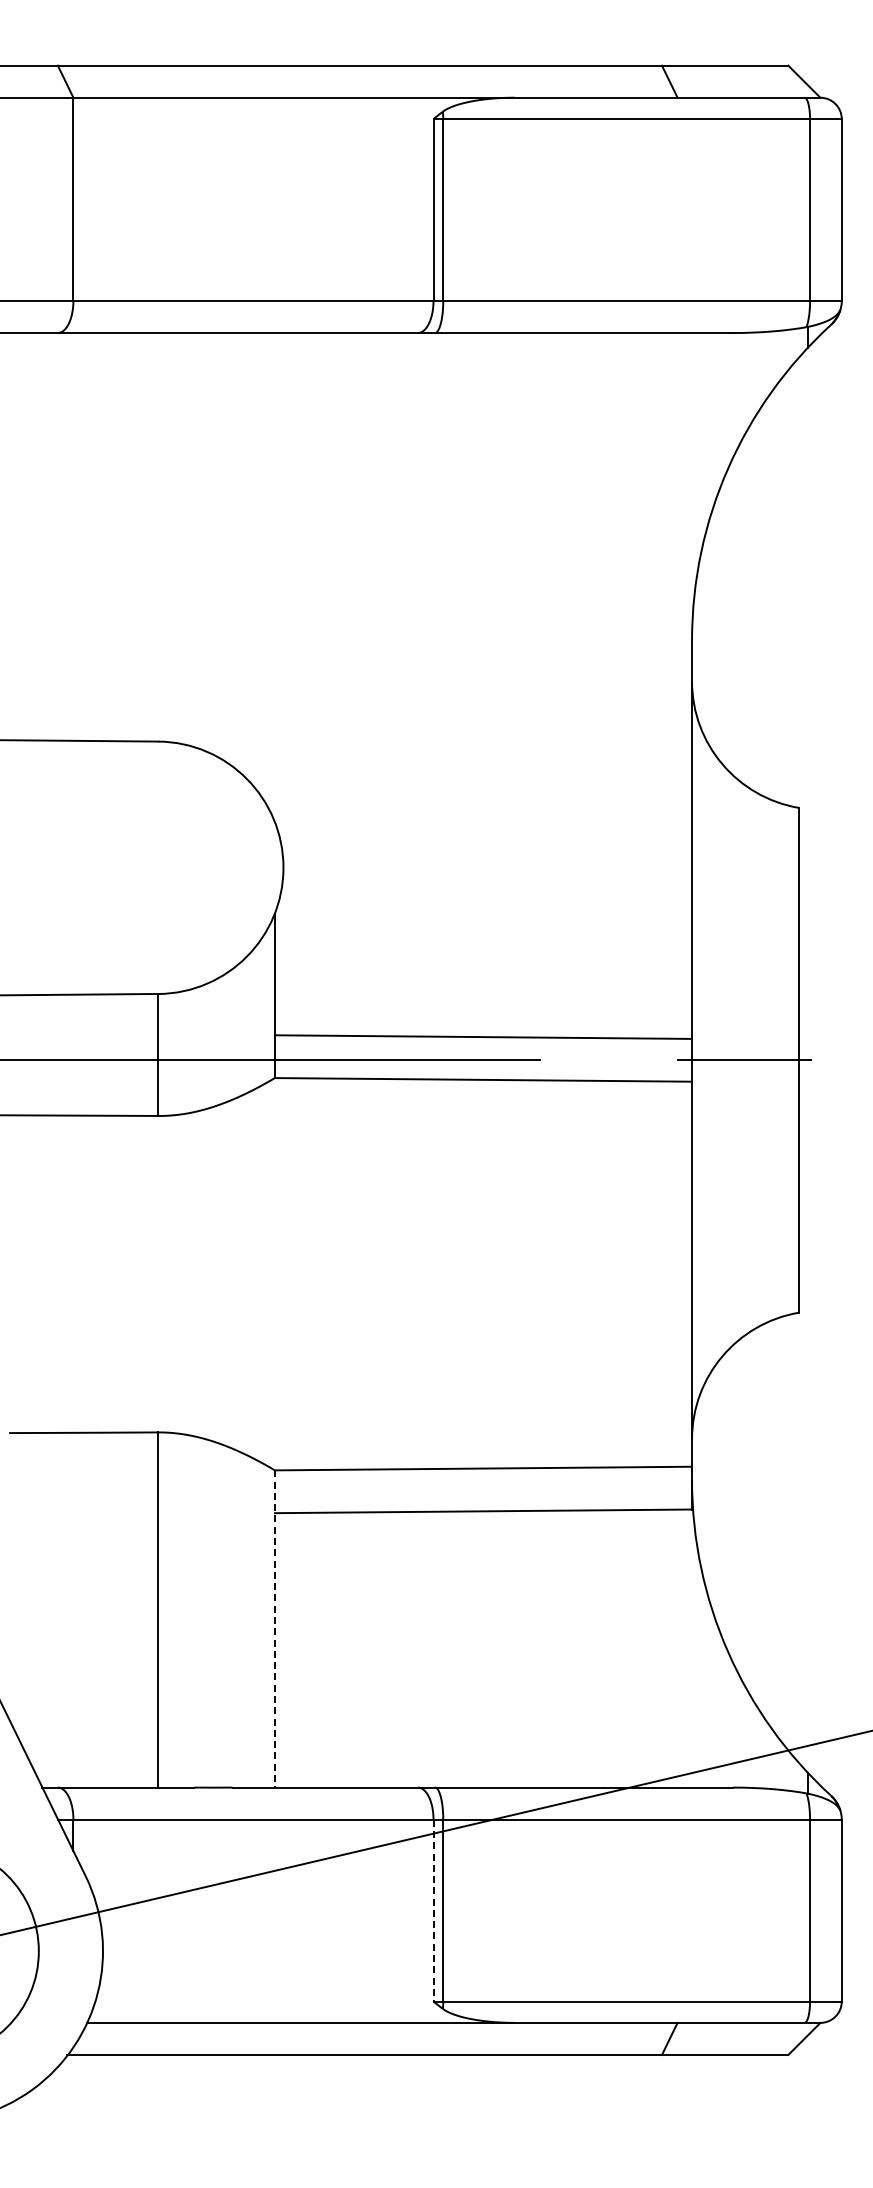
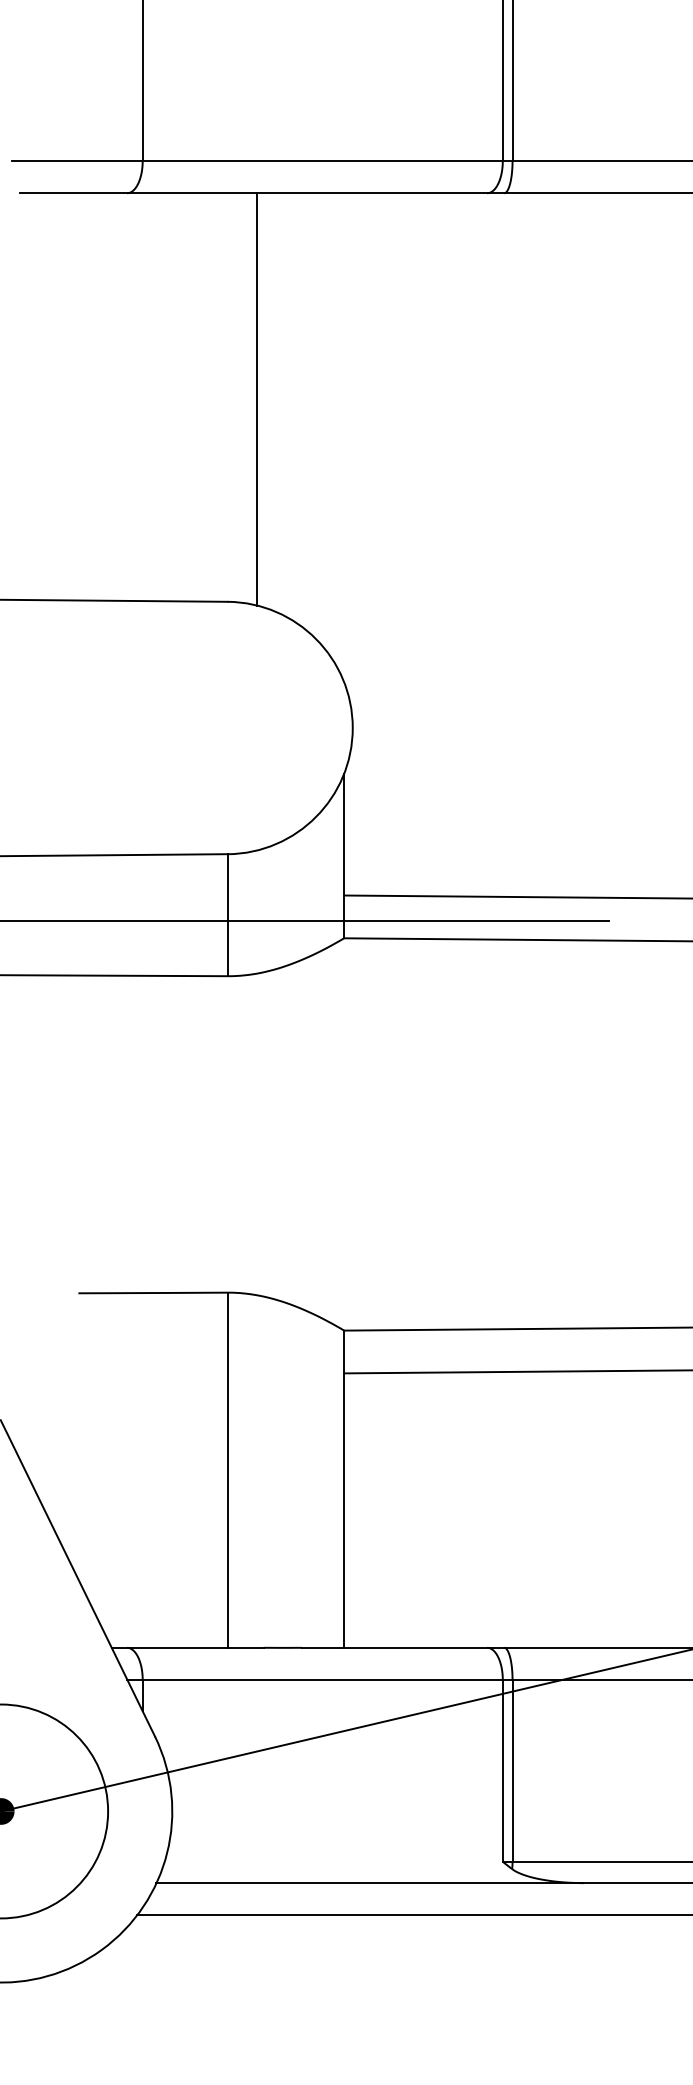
line: (188, 539) -> (257, 399), added
line: (274, 1628) -> (343, 1488), dashed -> solid
line: (433, 1910) -> (502, 1770), dashed -> solid

